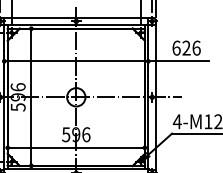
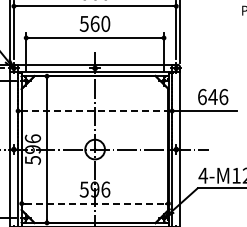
text: (186, 47) -> (212, 96), 626 -> 646
line: (76, 61) -> (95, 111), solid -> dashed
line: (76, 147) -> (95, 203), solid -> dashed

